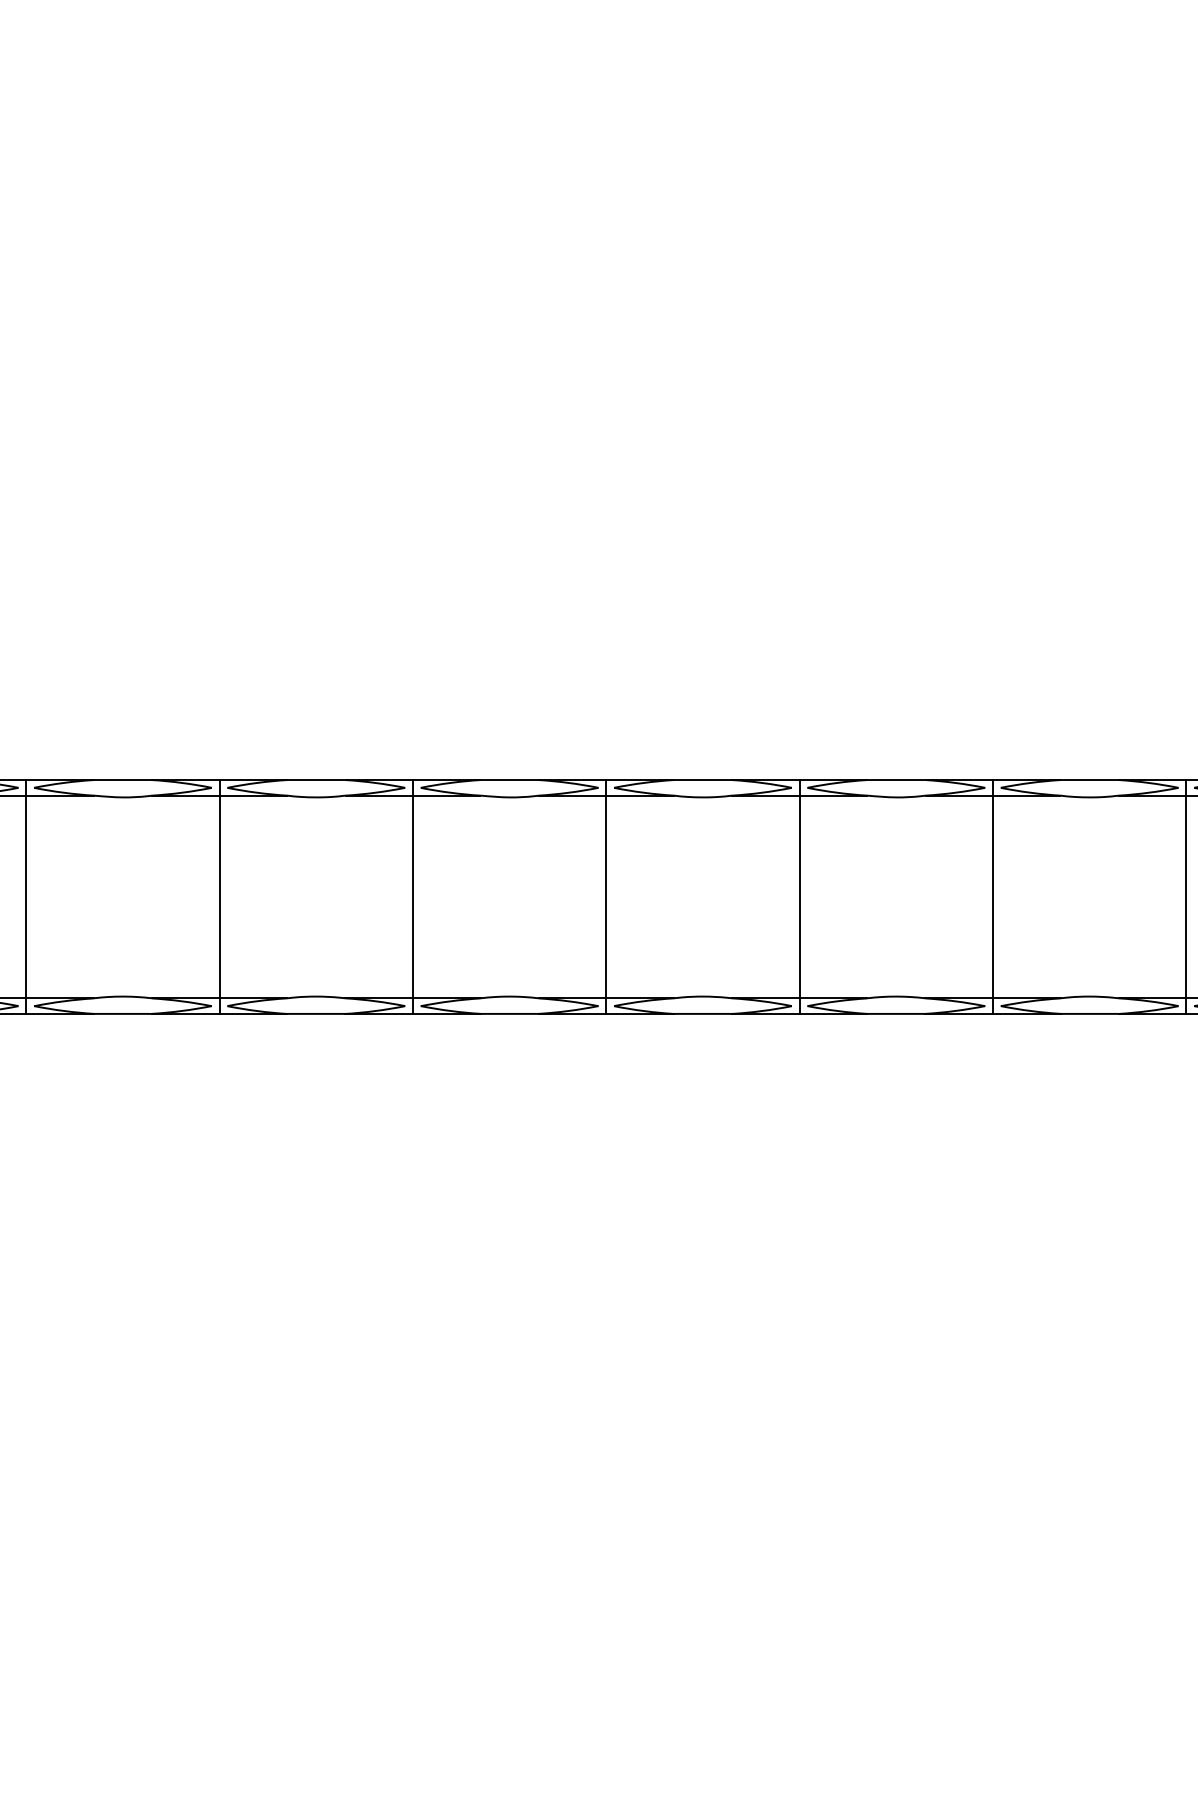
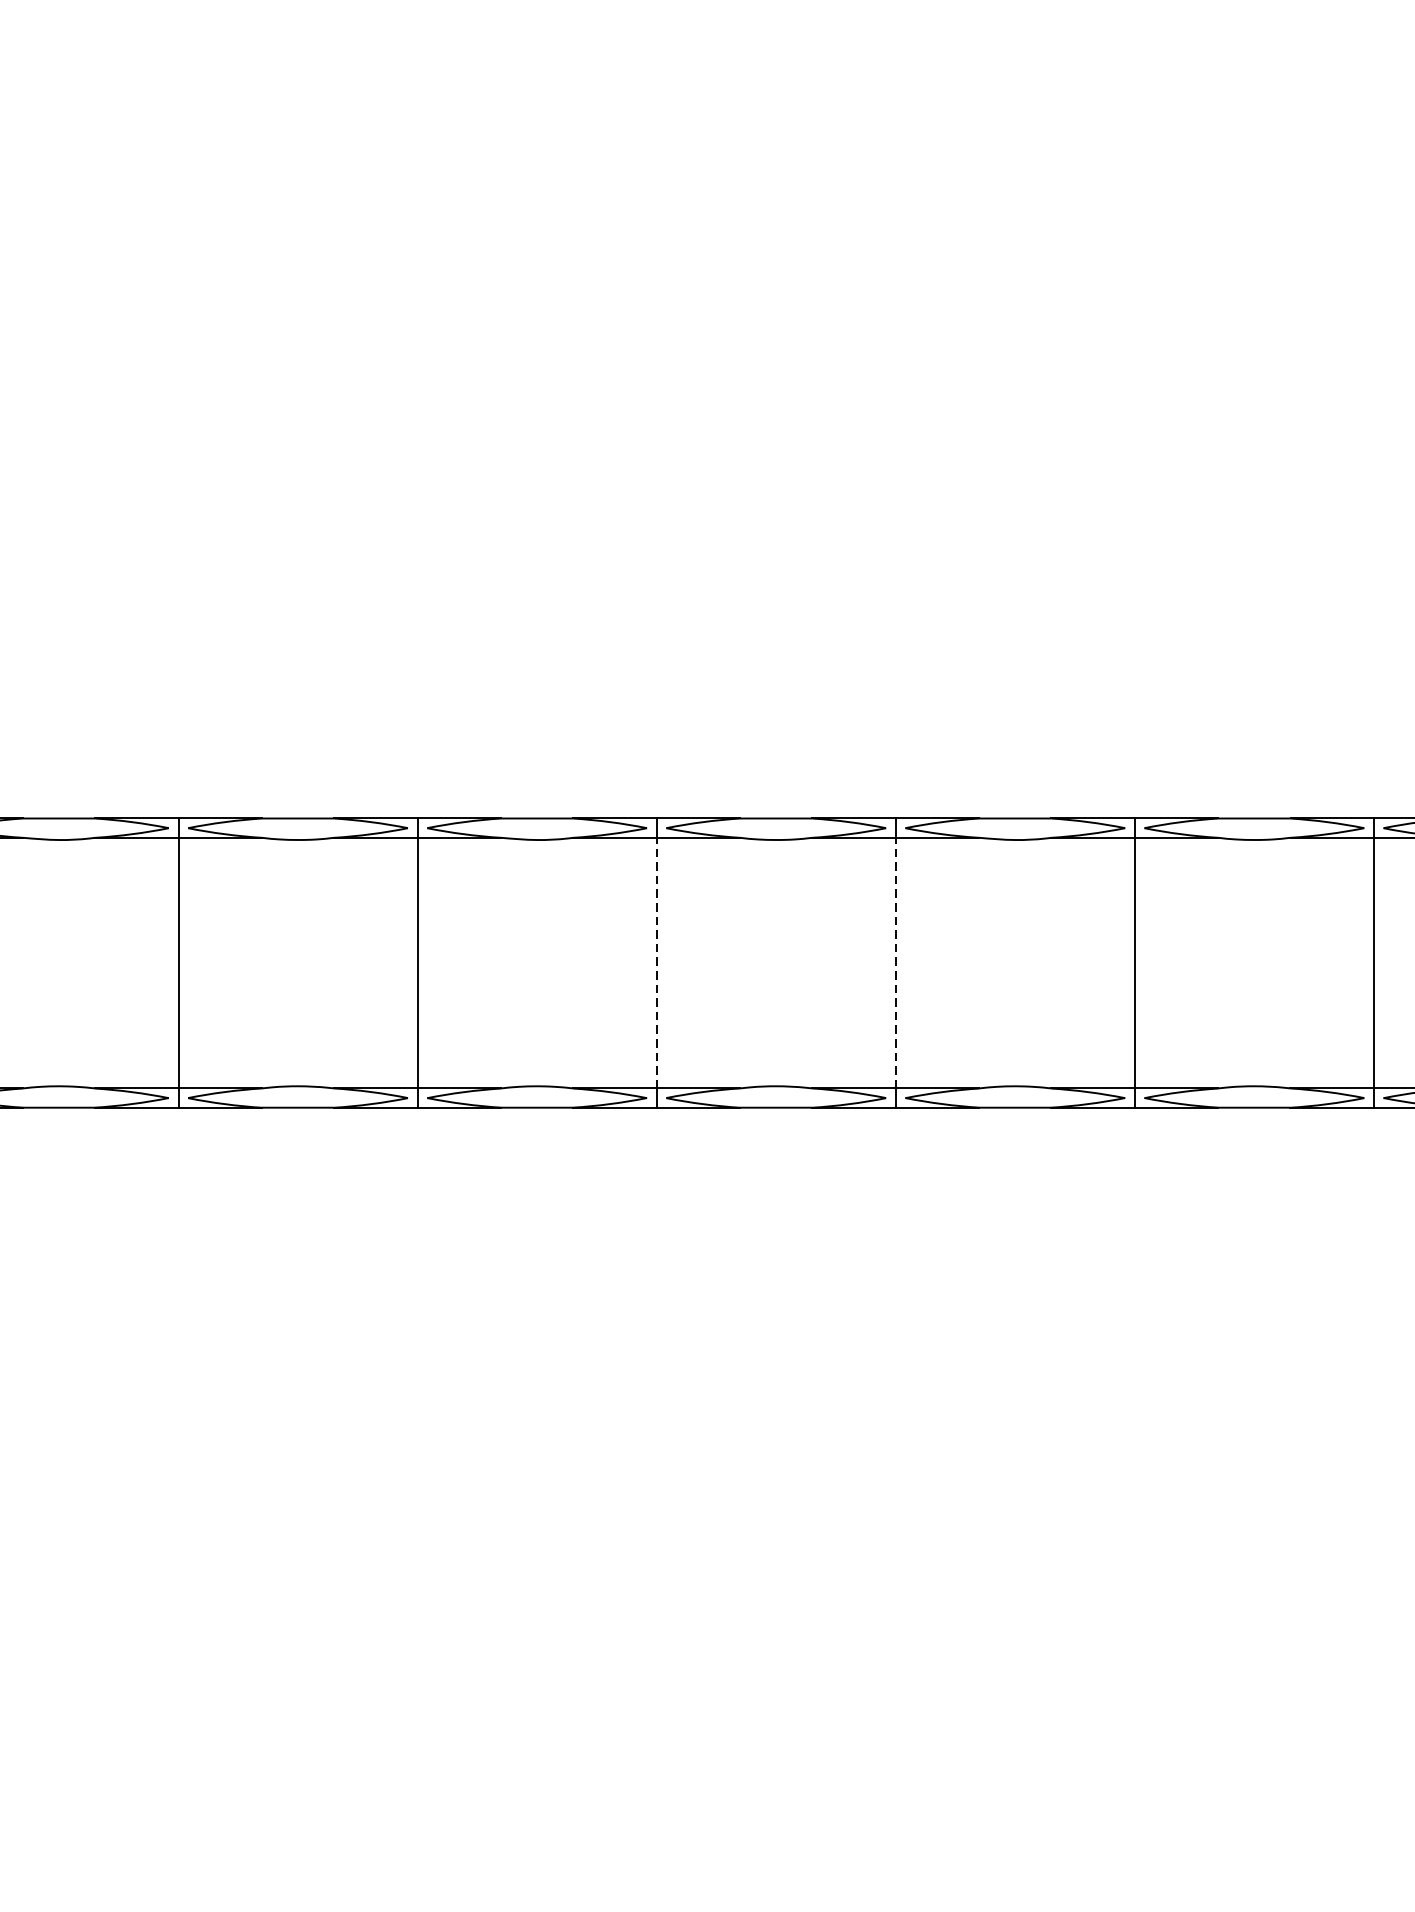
line: (606, 896) -> (656, 962), solid -> dashed
line: (799, 896) -> (895, 962), solid -> dashed

